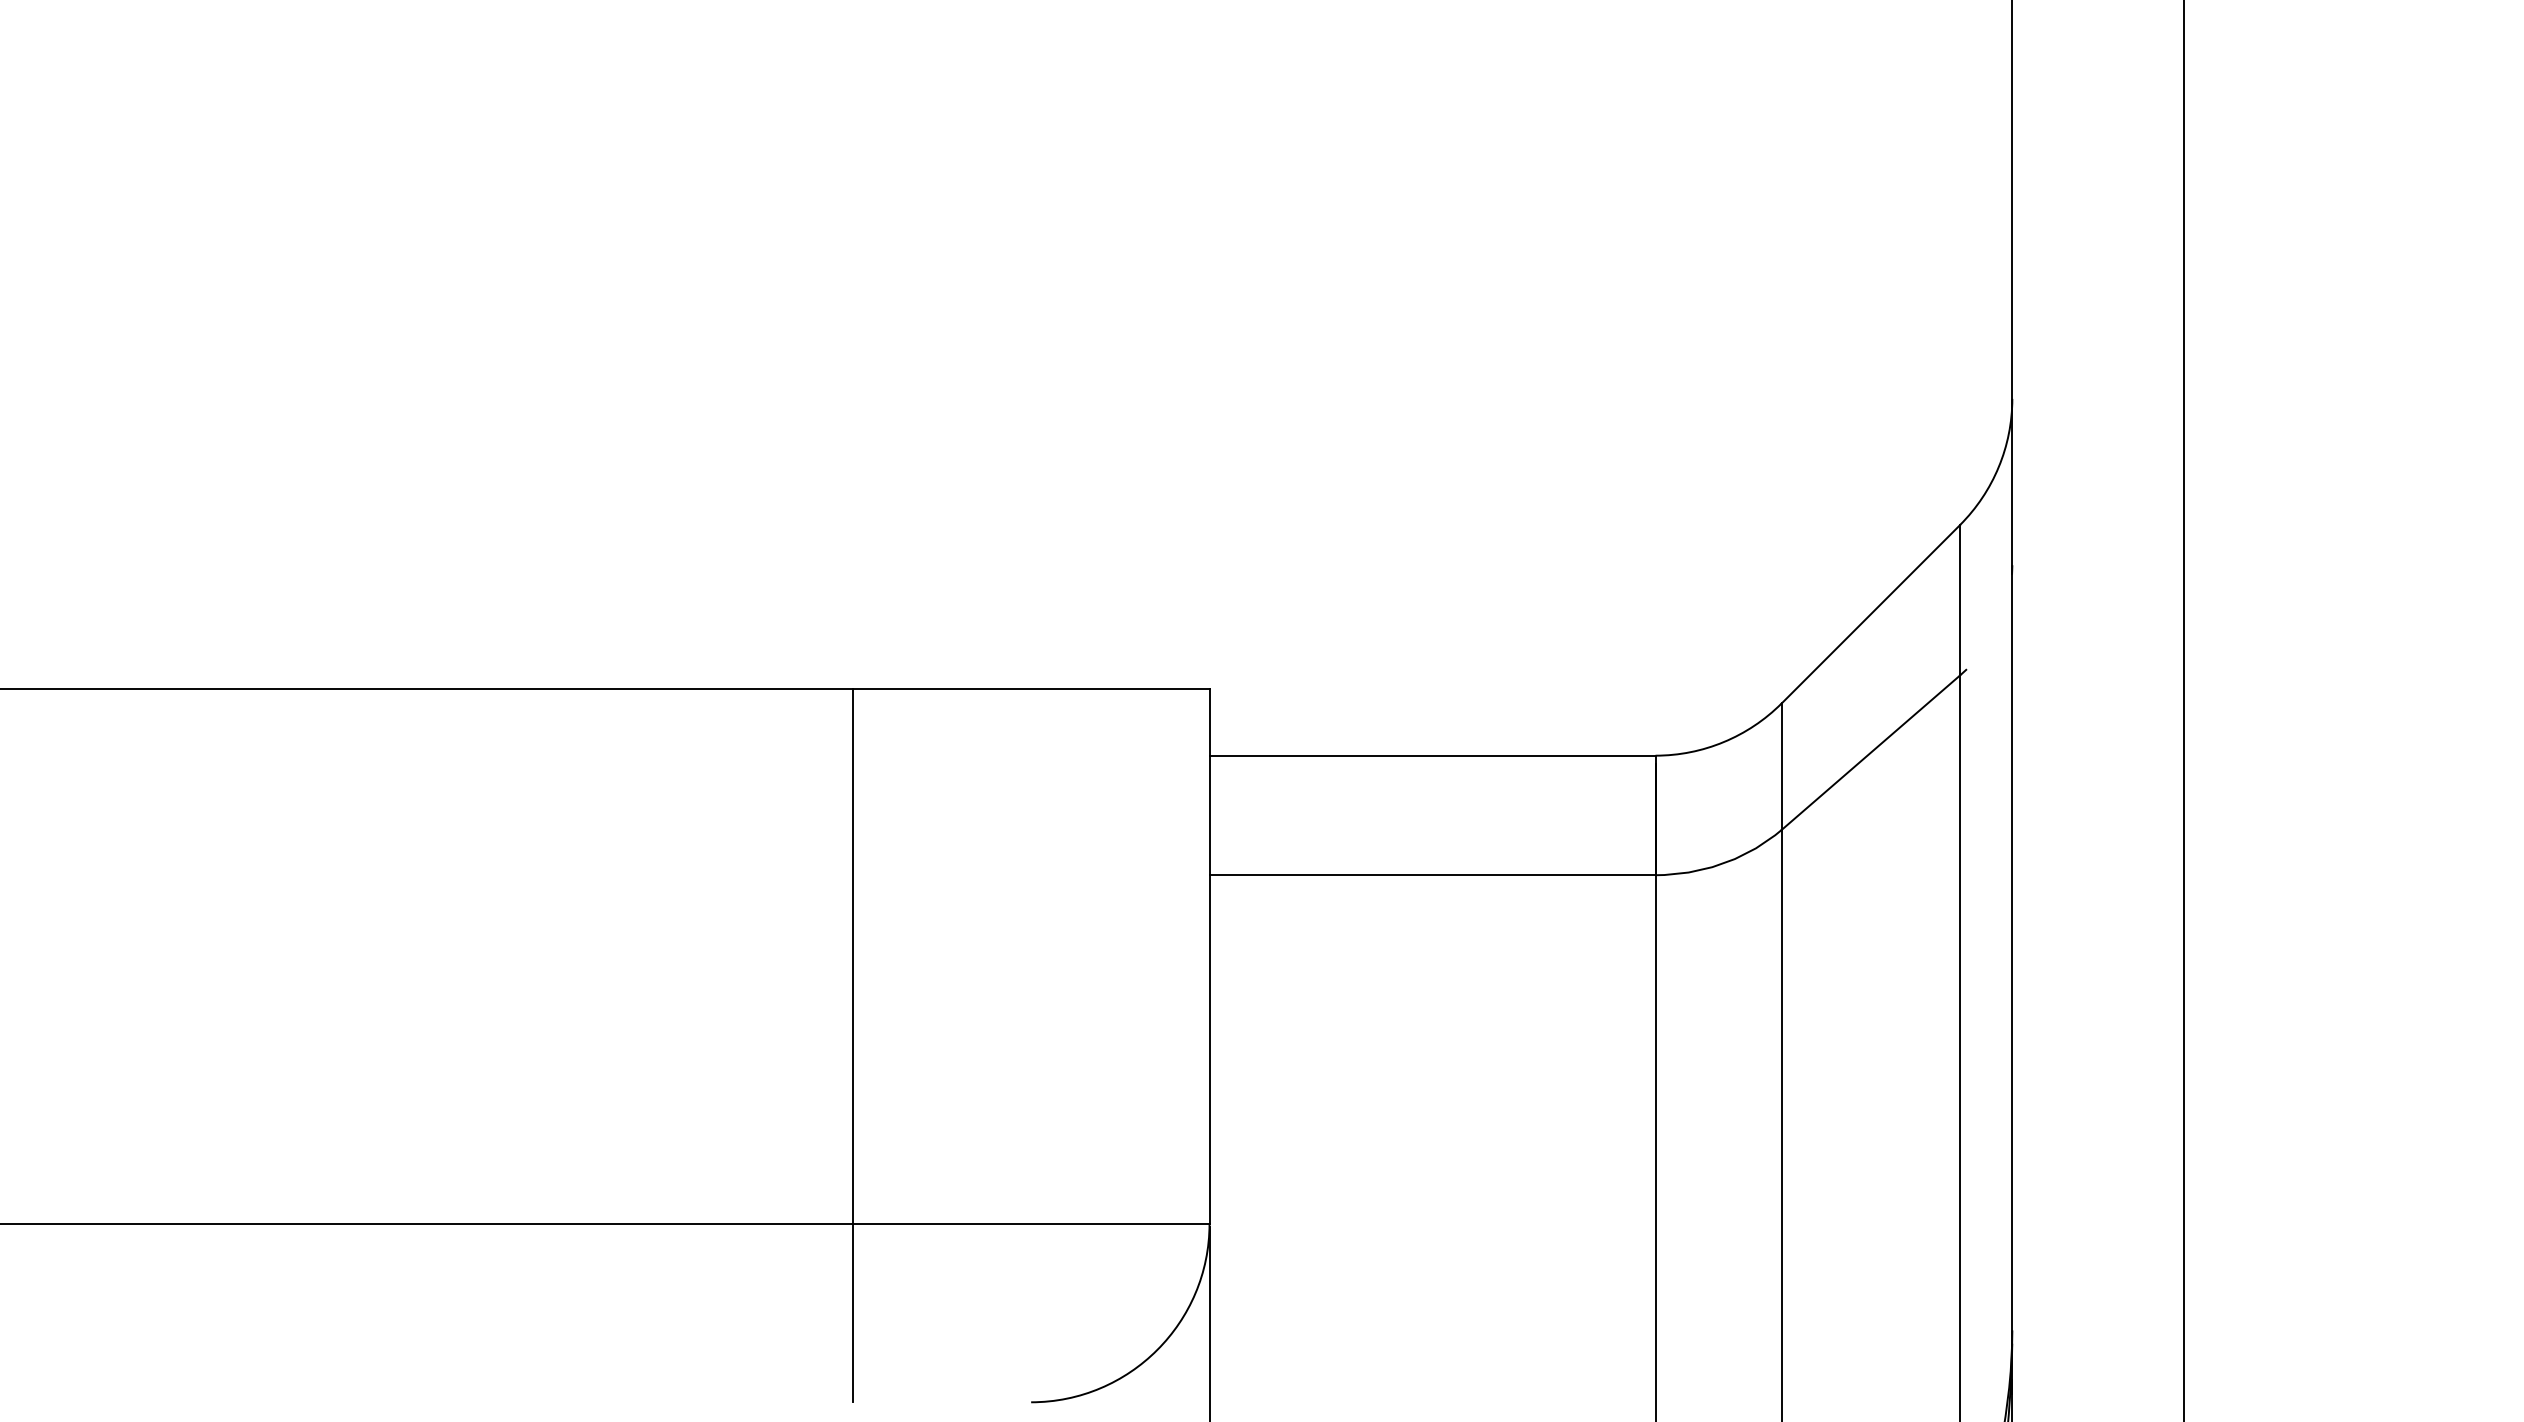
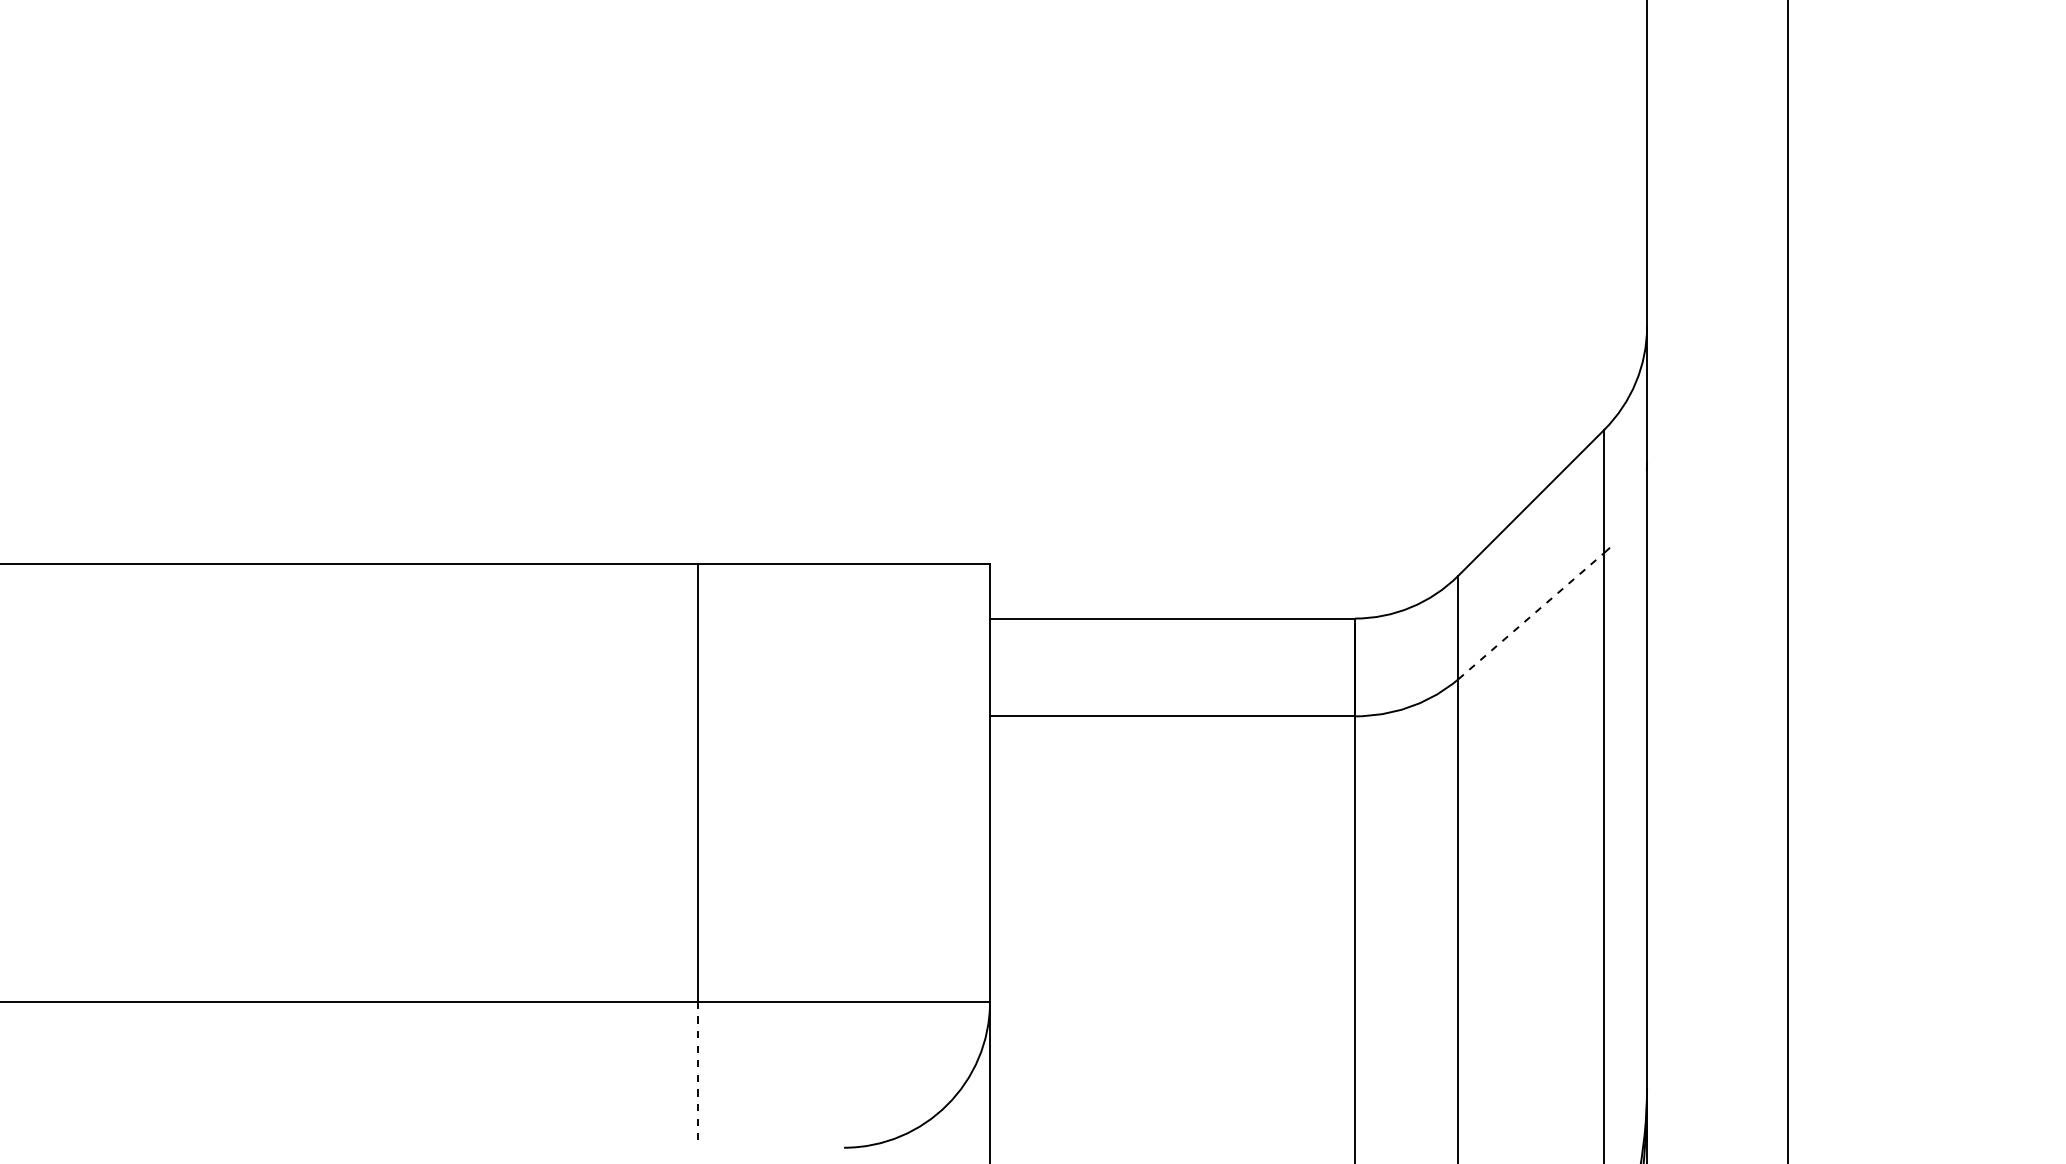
line: (1870, 752) -> (1530, 615), solid -> dashed
line: (852, 1313) -> (697, 1075), solid -> dashed

